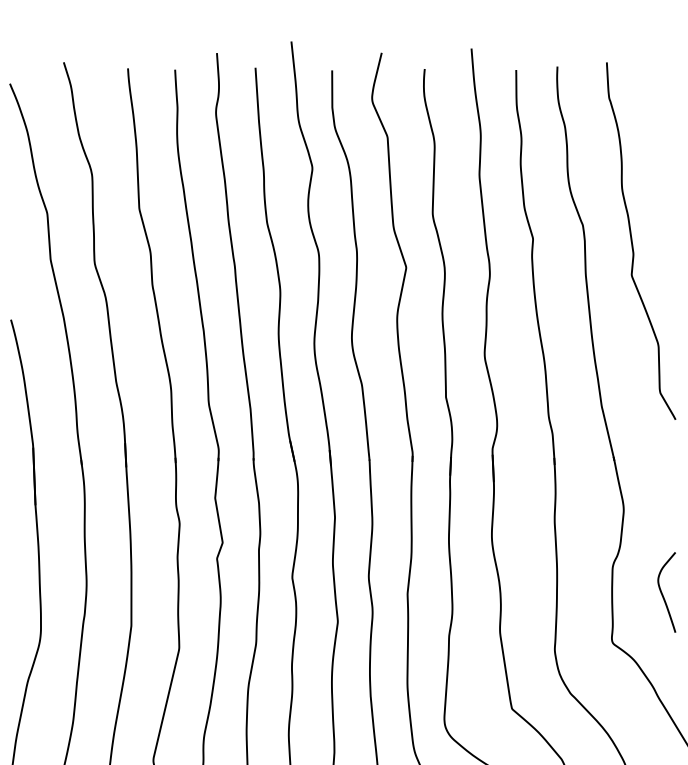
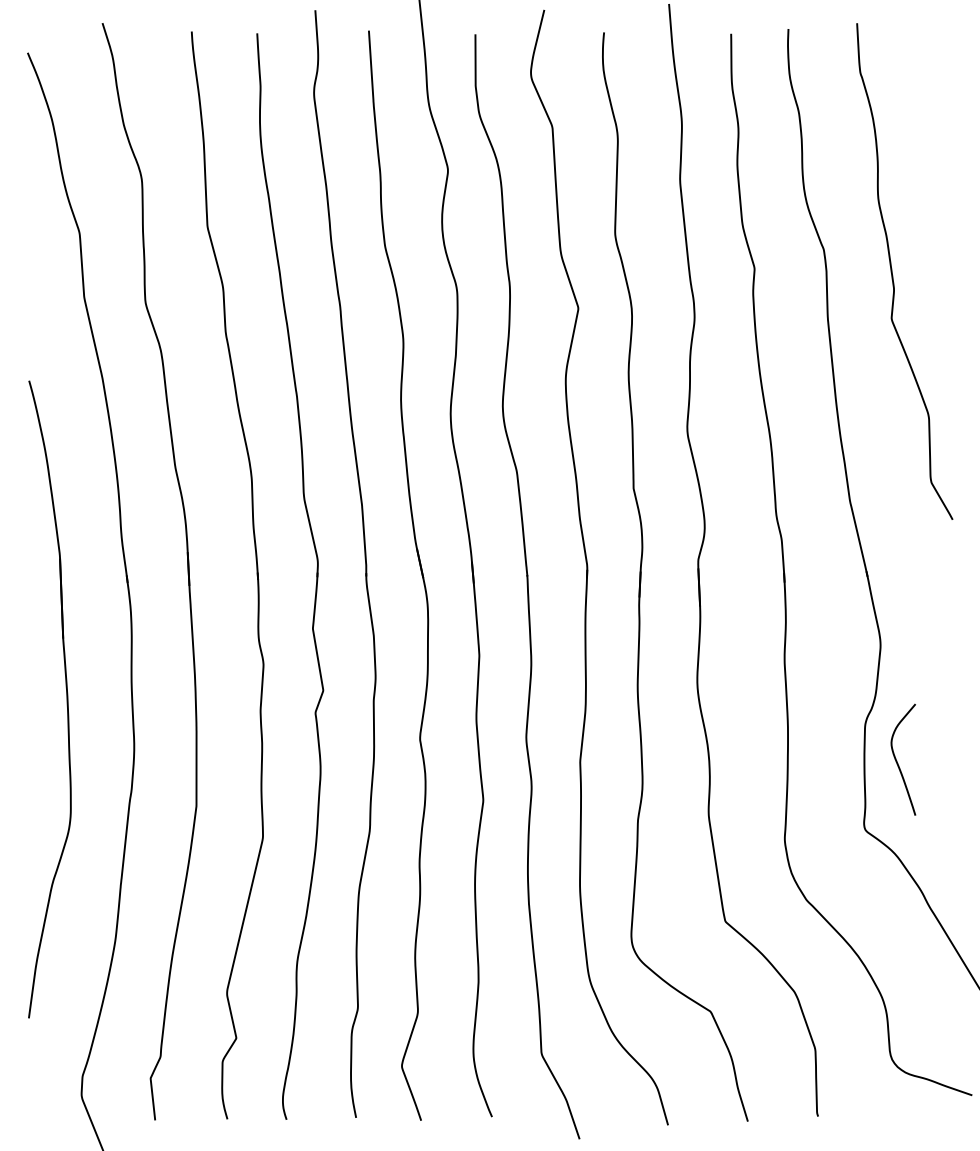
curve: (662, 593) -> (897, 760), moved

